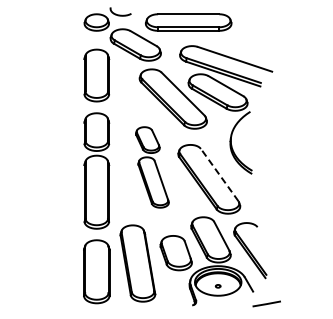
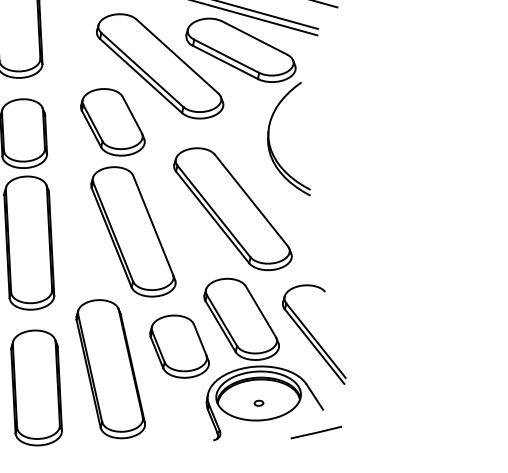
part: (152, 167) -> (128, 192), size x1.43
line: (219, 174) -> (251, 199), dashed -> solid
line: (266, 303) -> (315, 431), moved

